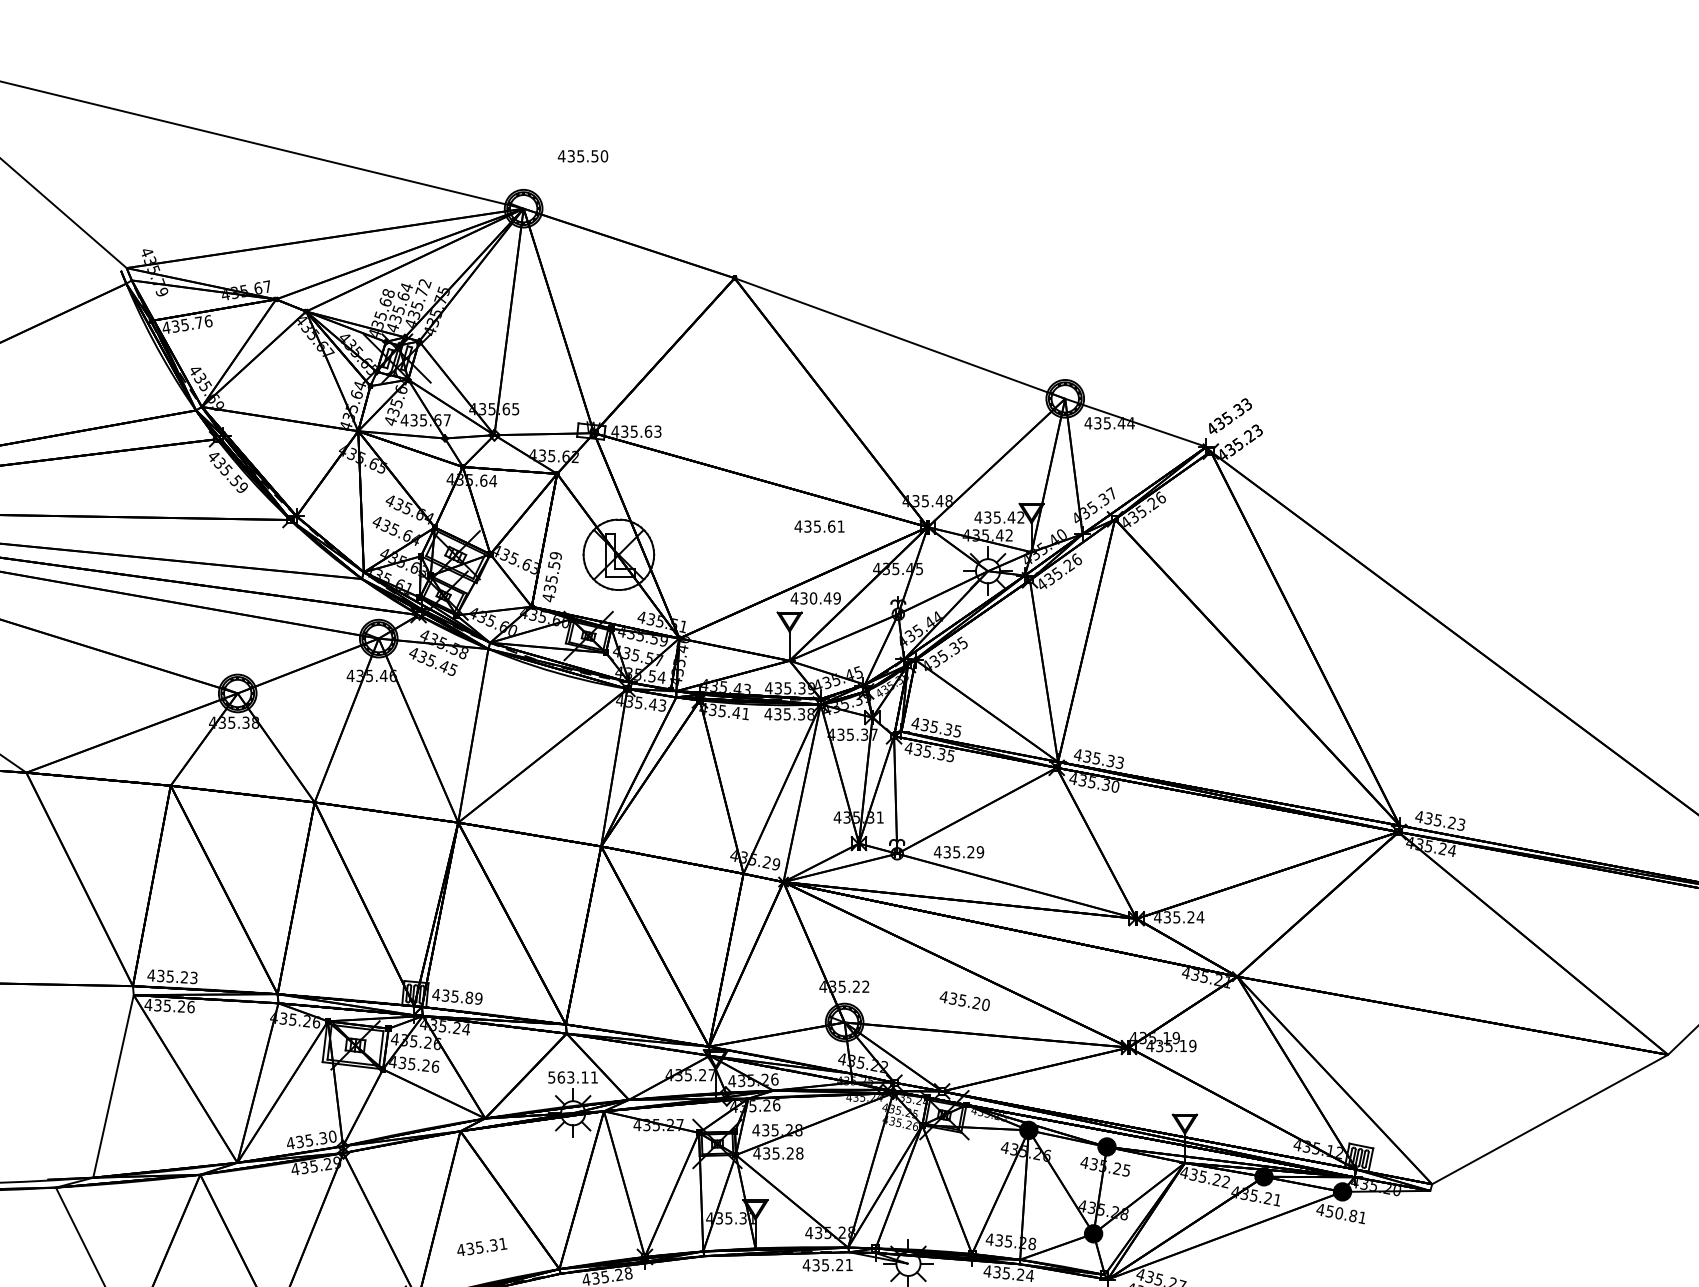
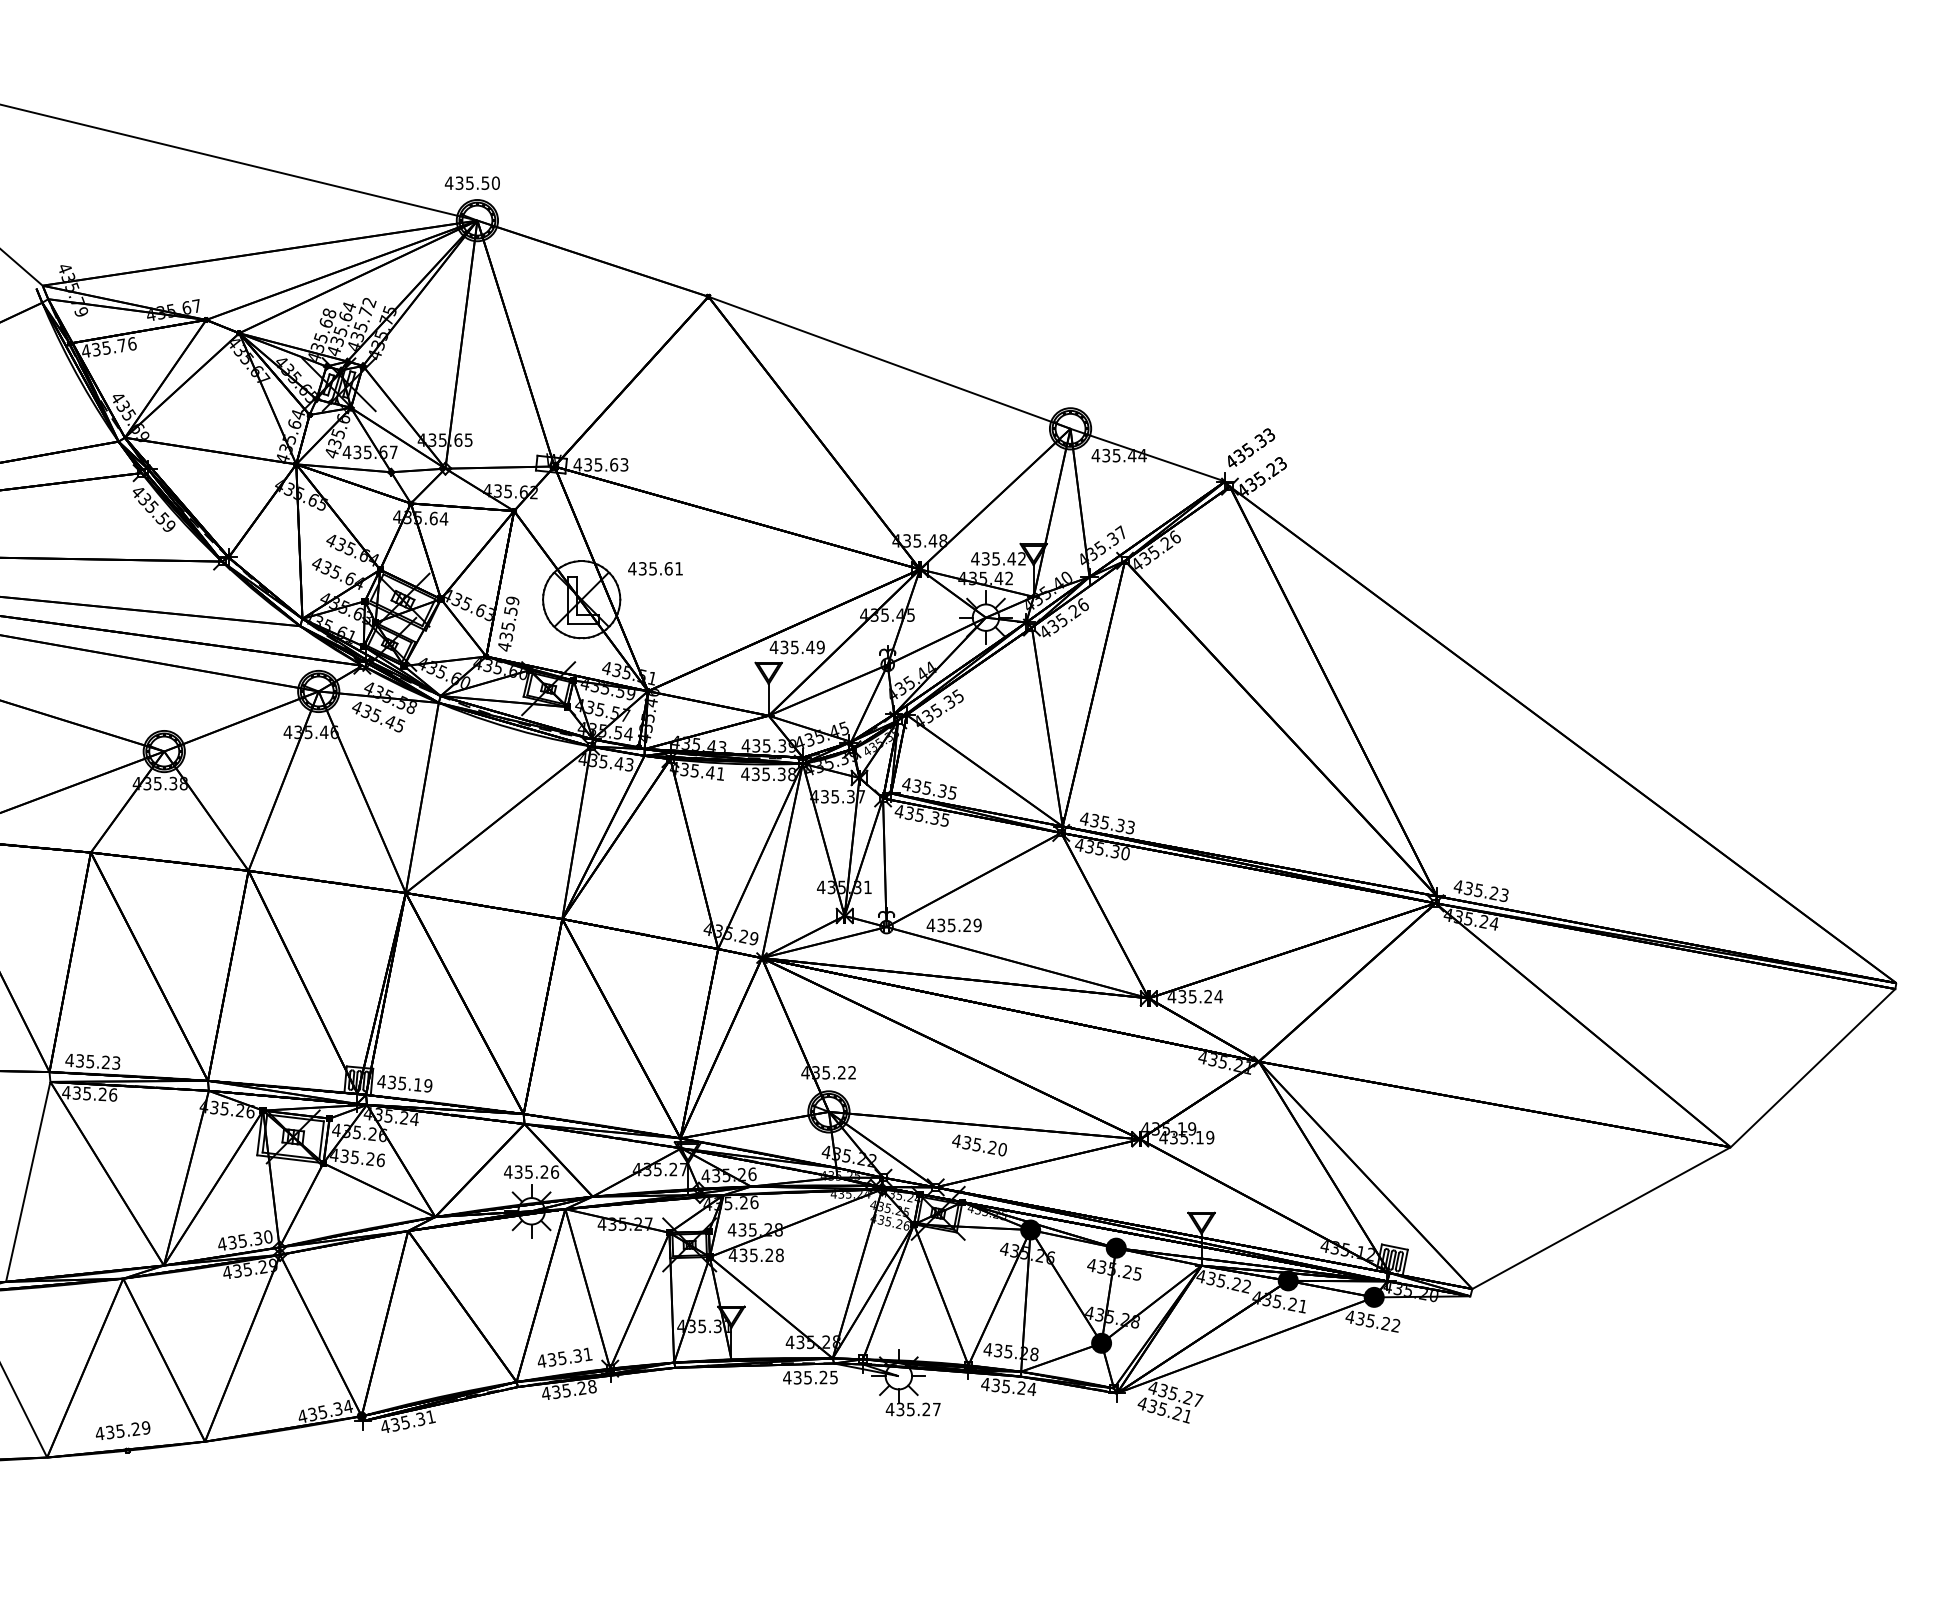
text: (582, 155) -> (471, 182), moved
text: (819, 526) -> (655, 568), moved
text: (813, 598) -> (794, 647), 430.49 -> 435.49
text: (468, 997) -> (417, 1084), 435.89 -> 435.19
text: (964, 1001) -> (979, 1145), moved
text: (573, 1076) -> (531, 1171), 563.11 -> 435.26
text: (1346, 1214) -> (1378, 1322), 450.81 -> 435.22
text: (482, 1246) -> (565, 1357), moved
text: (848, 1265) -> (833, 1377), 435.21 -> 435.25

